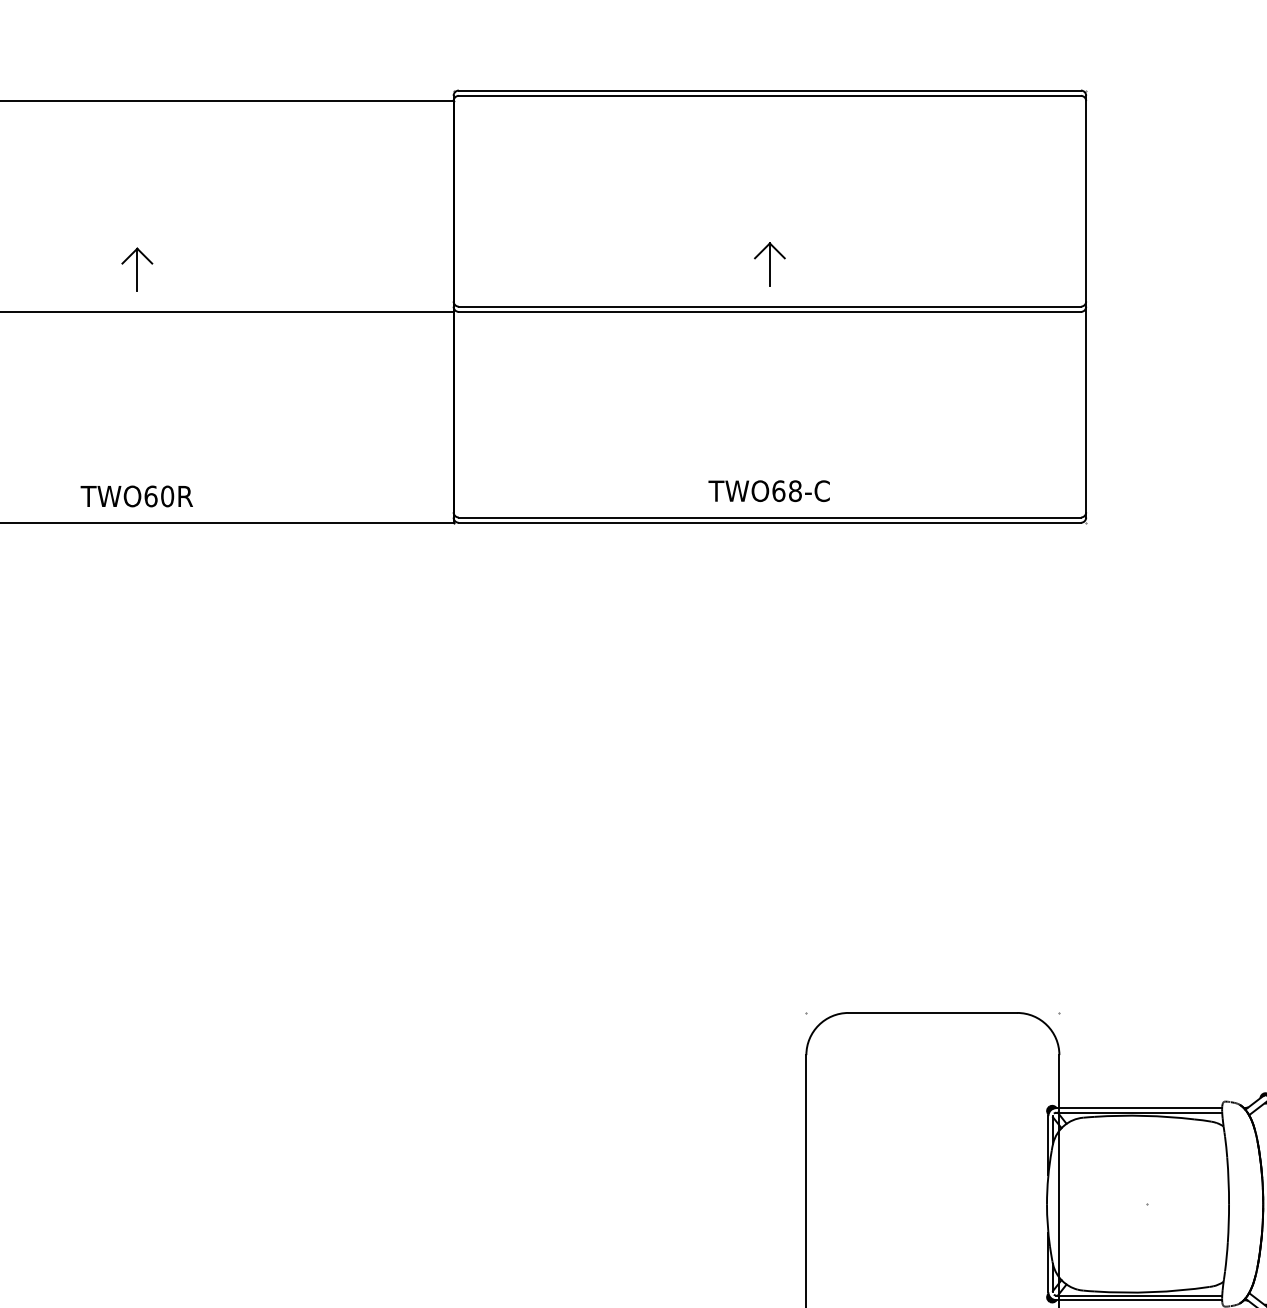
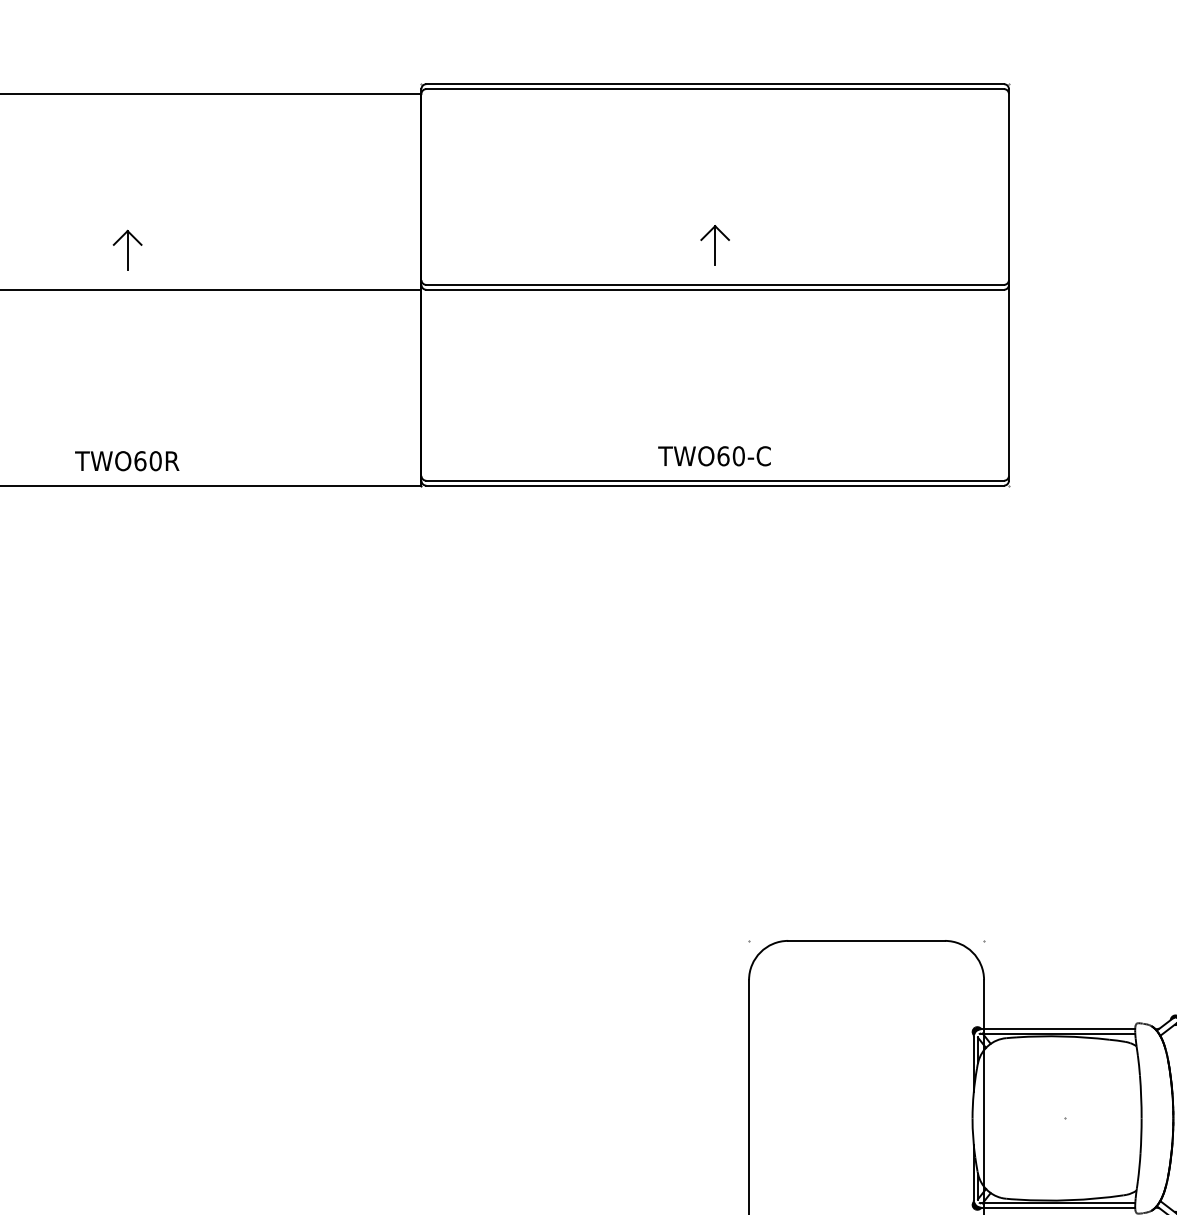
text: (795, 491) -> (738, 456), TWO68-C -> TWO60-C

